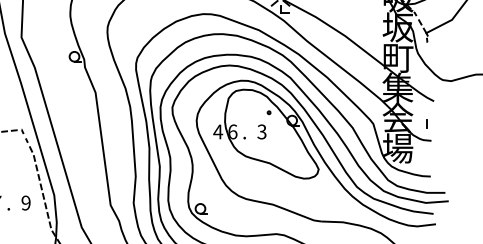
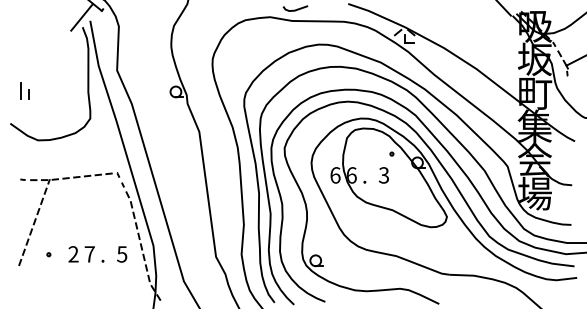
line: (426, 123) -> (566, 166), removed
text: (217, 132) -> (334, 175), 4 -> 6
text: (26, 203) -> (122, 254), 9 -> 5

